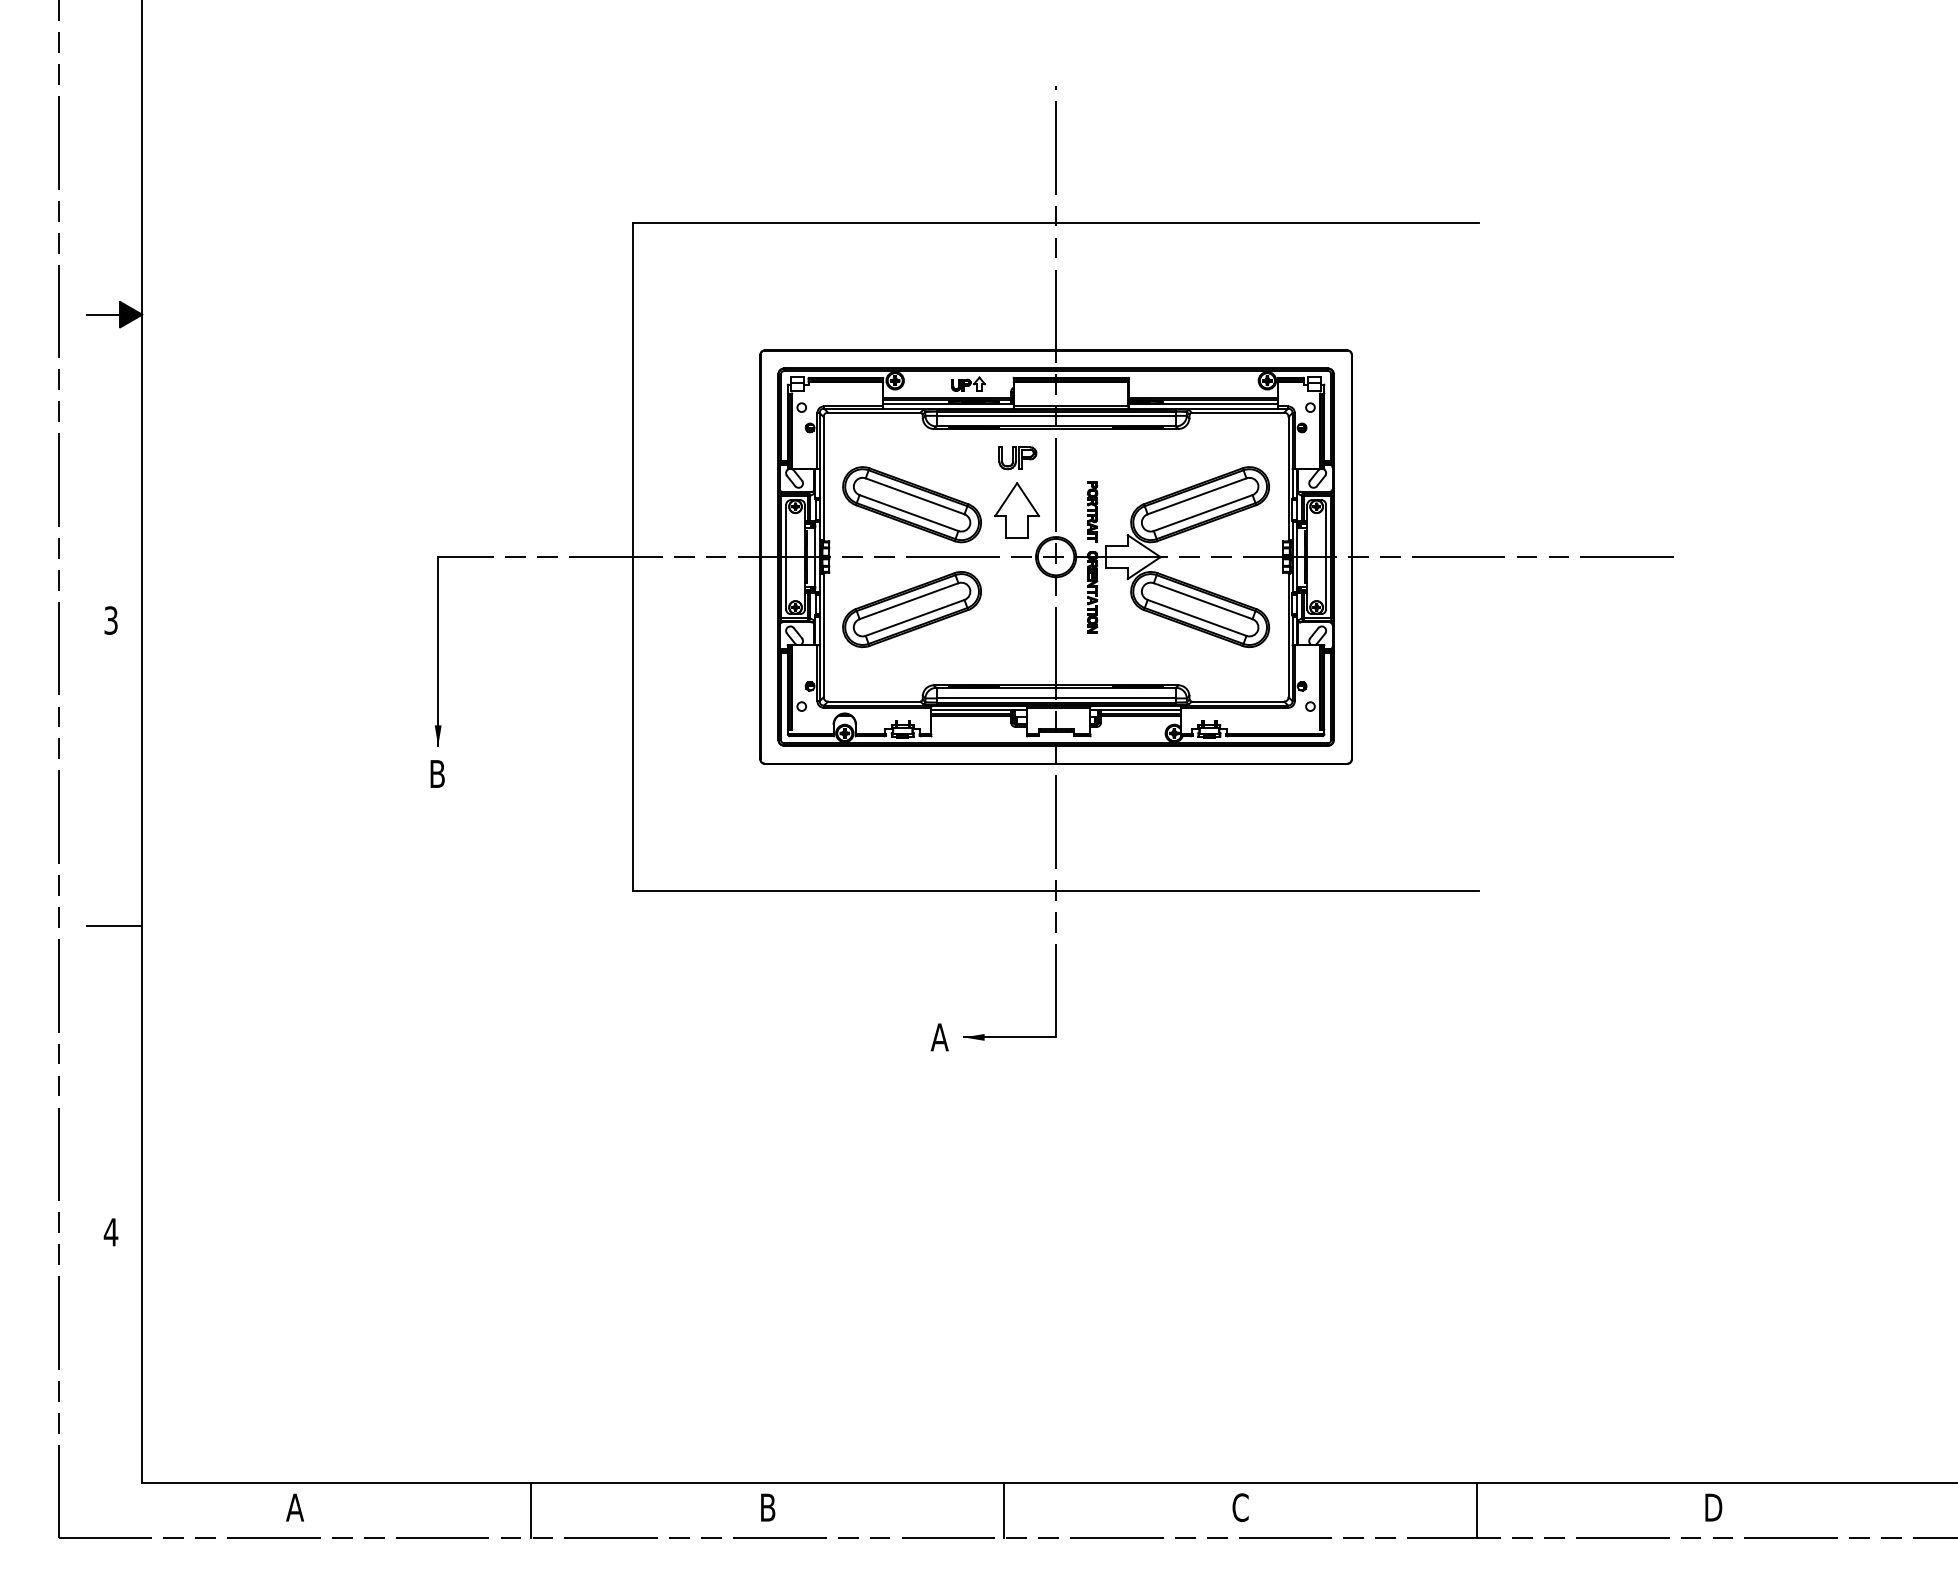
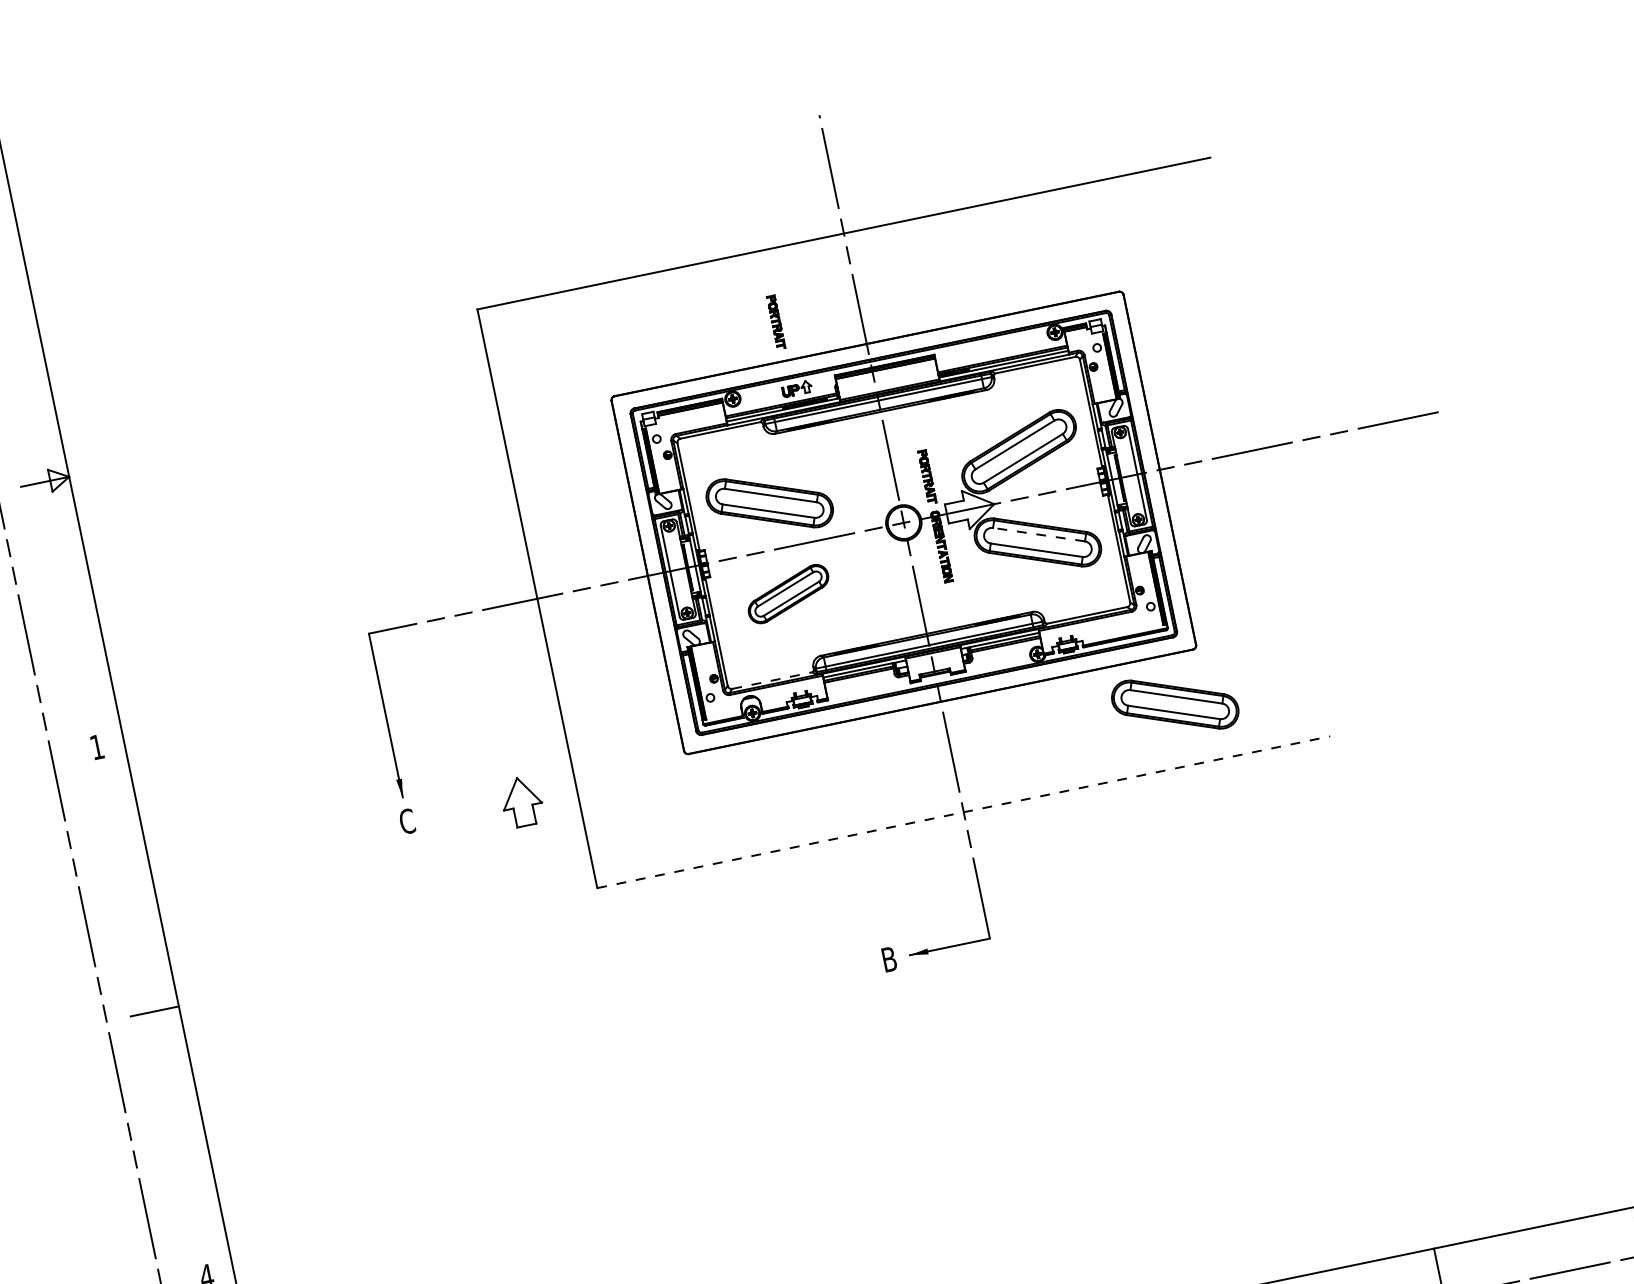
part: (960, 305) -> (775, 322), added
fill: (131, 314) -> (59, 478), removed
part: (1017, 458) -> (852, 444), removed
part: (1017, 510) -> (522, 801), moved
line: (1203, 601) -> (1039, 534), solid -> dashed
part: (911, 609) -> (788, 594), size x0.7
text: (110, 620) -> (96, 747), 3 -> 1
line: (874, 701) -> (772, 680), solid -> dashed
text: (437, 773) -> (407, 821), B -> C
part: (1314, 820) -> (1174, 704), added
line: (1056, 891) -> (964, 812), solid -> dashed
text: (939, 1037) -> (888, 959), A -> B

